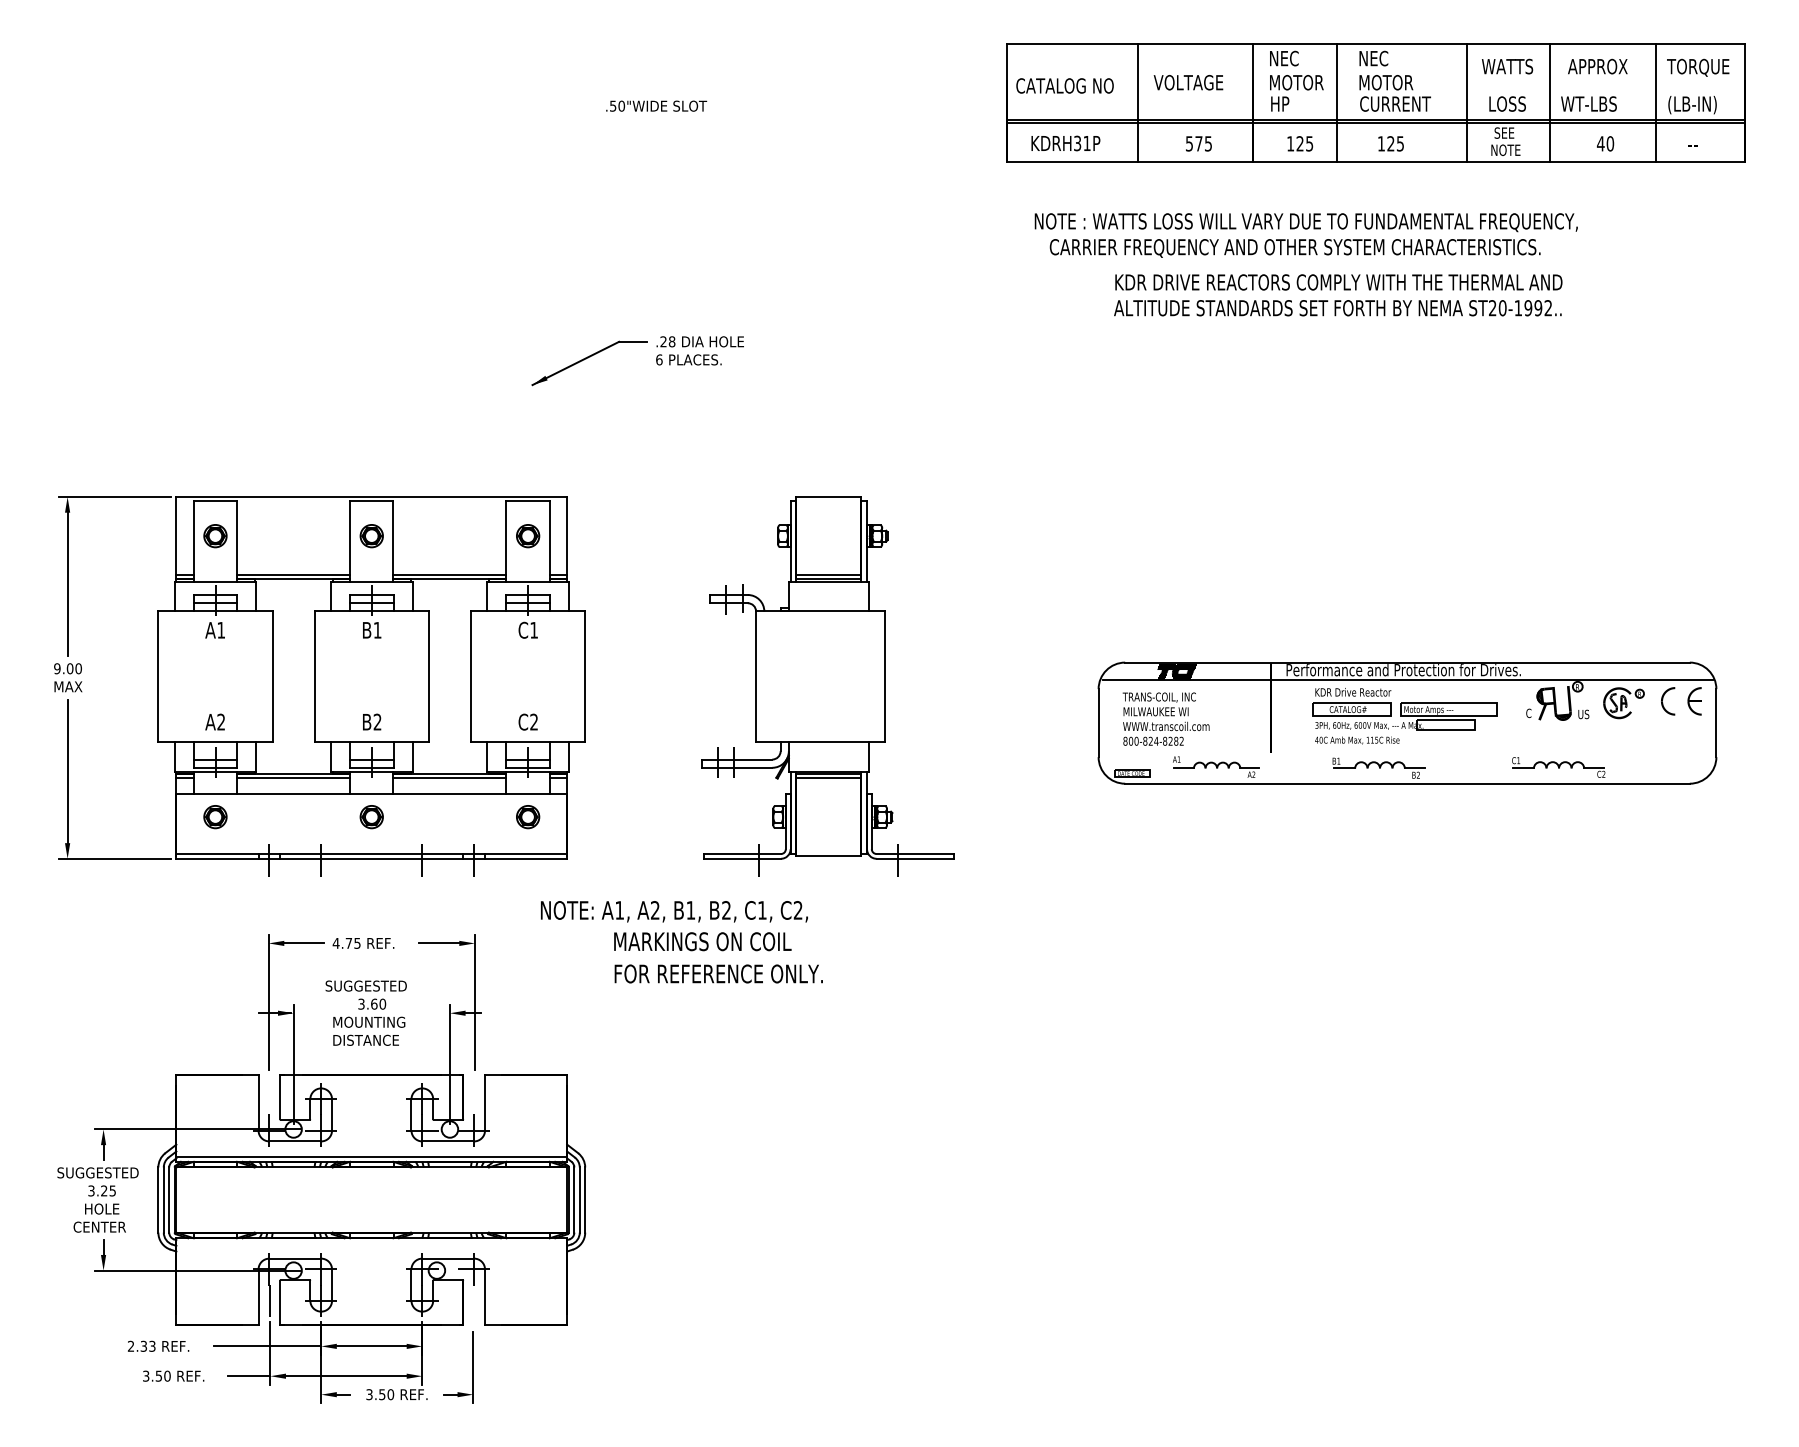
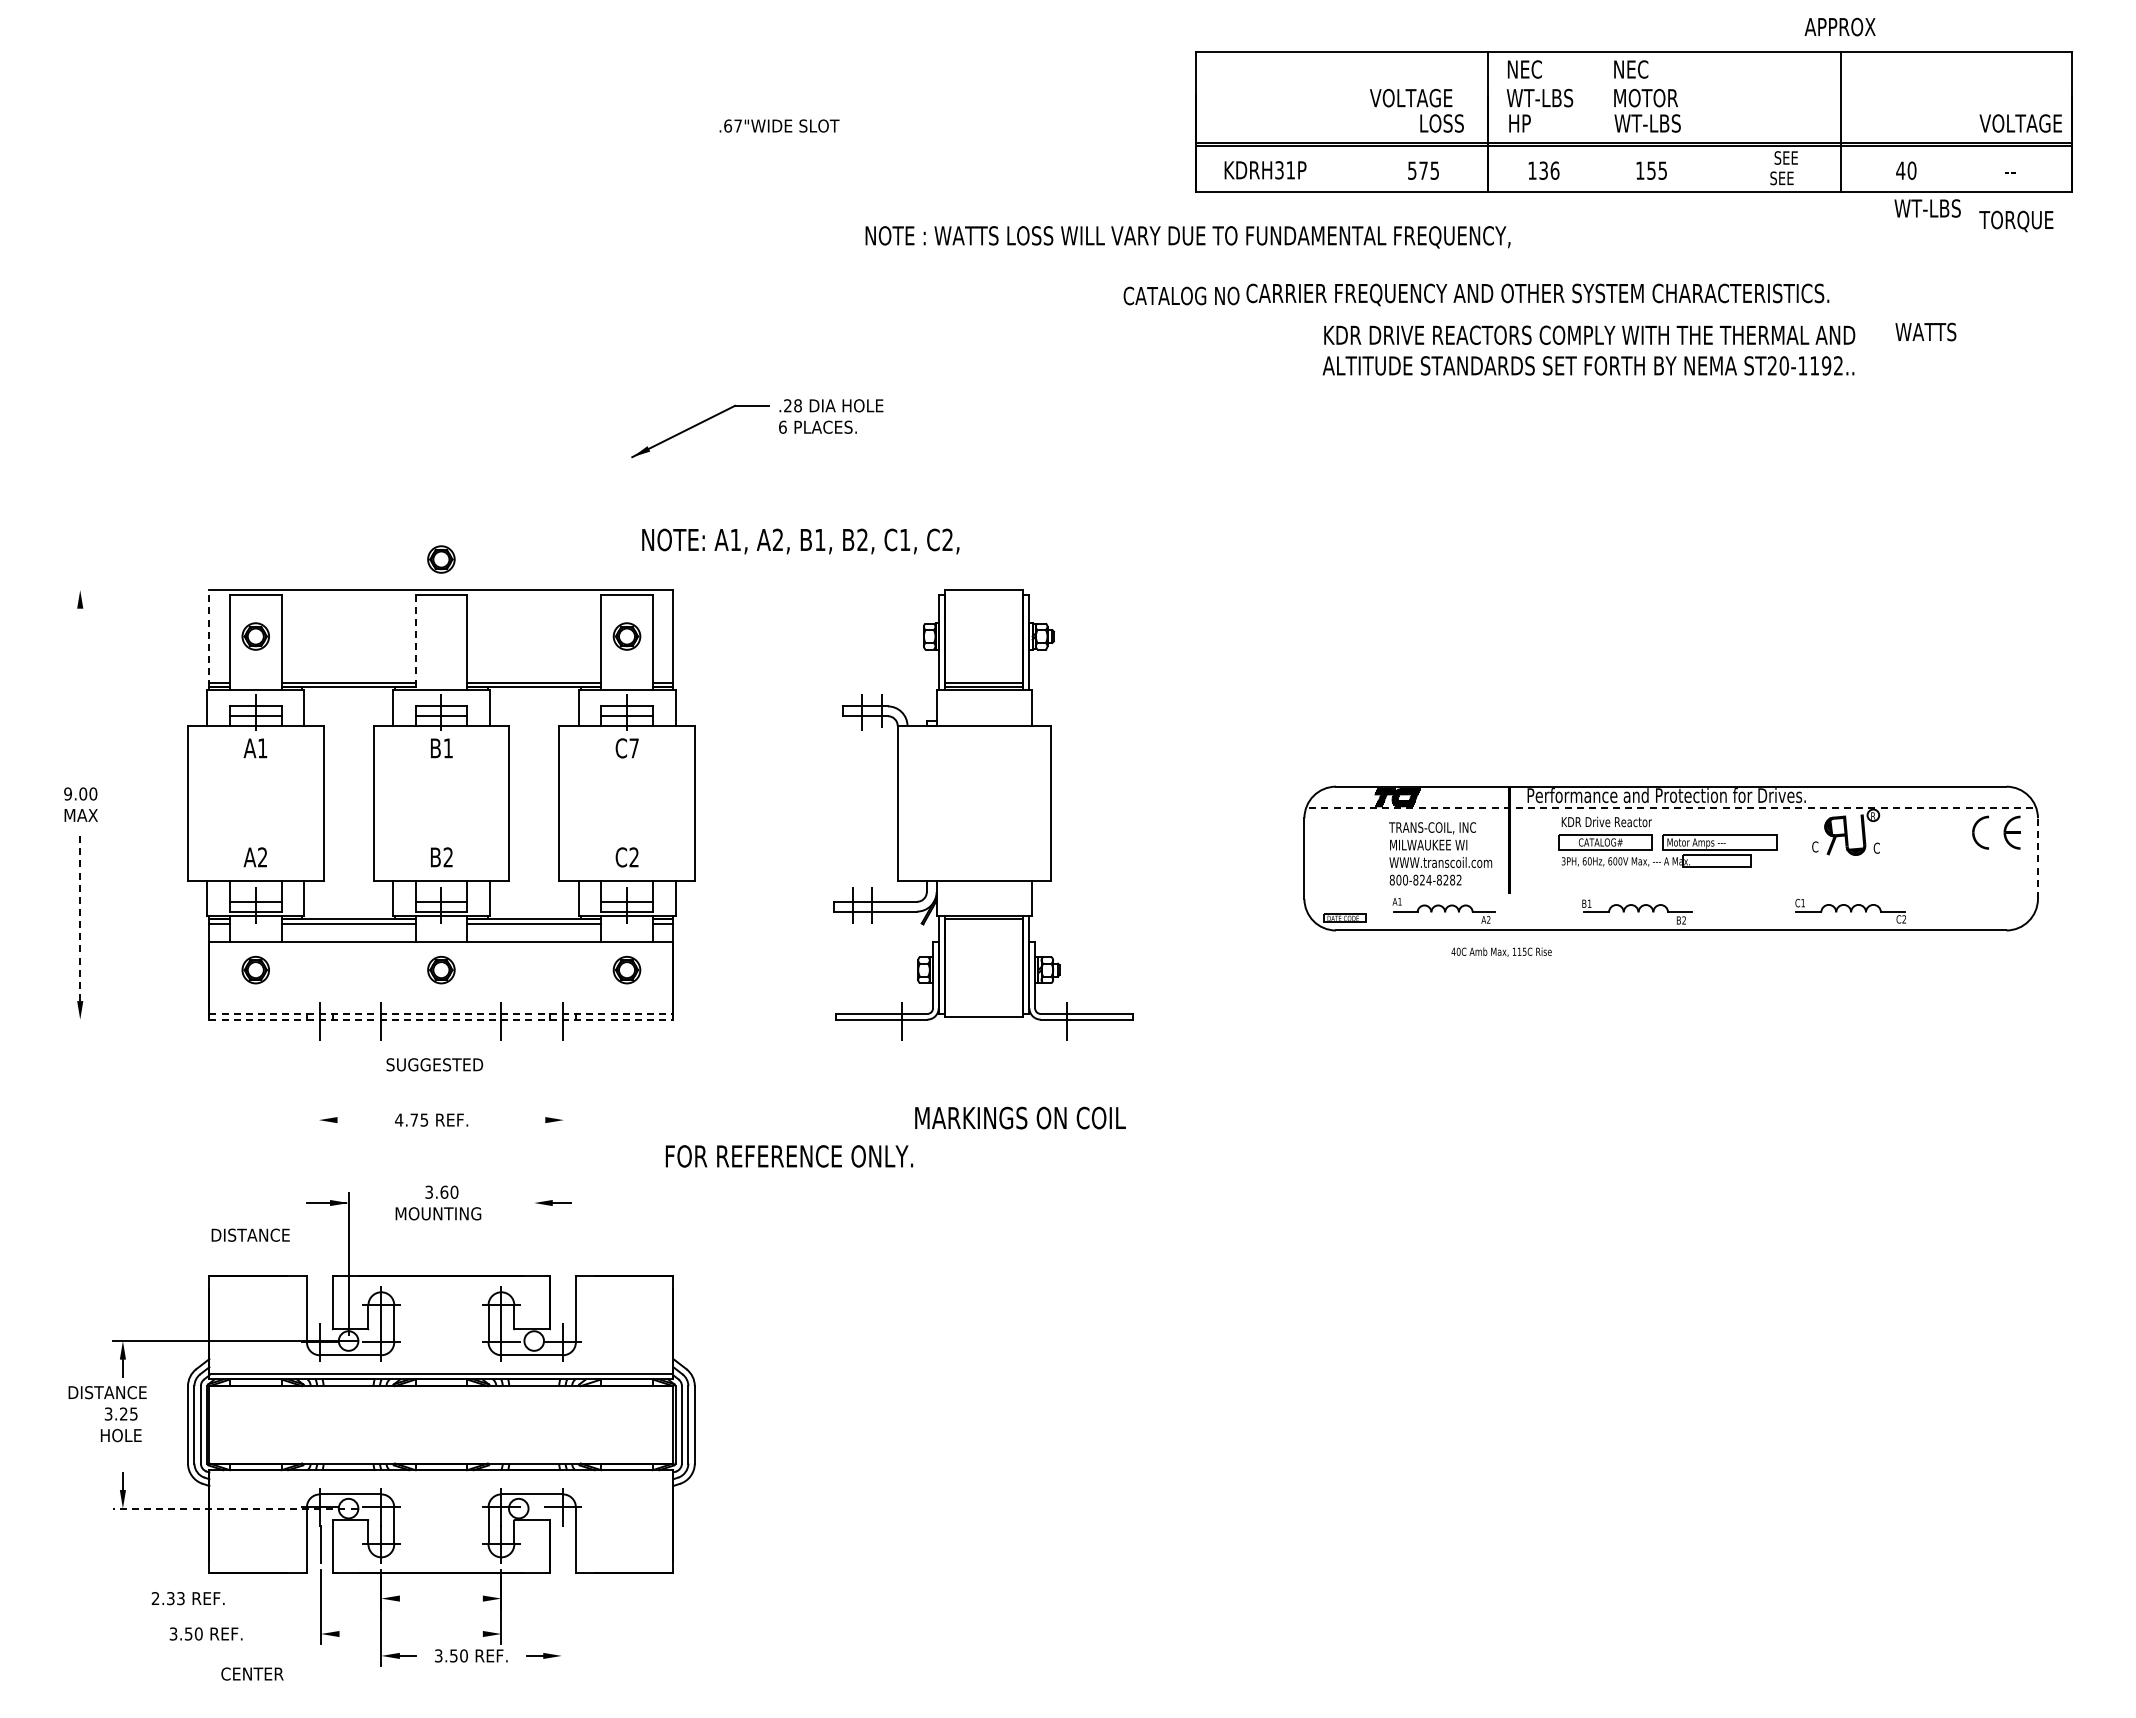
text: (1507, 66) -> (1925, 331), moved
text: (1597, 66) -> (1839, 26), moved
text: (1698, 67) -> (2016, 221), moved
text: (1296, 82) -> (1539, 97), MOTOR -> WT-LBS
text: (1064, 85) -> (1181, 295), moved
line: (1138, 102) -> (1351, 121), removed
line: (1336, 102) -> (1586, 121), removed
line: (1467, 102) -> (1742, 121), removed
line: (1655, 102) -> (1965, 121), removed
text: (1395, 104) -> (1656, 123), CURRENT -> WT-LBS
text: (1507, 104) -> (1441, 123), moved
text: (1588, 104) -> (1927, 208), moved
text: (1701, 104) -> (2020, 124), (LB-IN) -> VOLTAGE
text: (617, 105) -> (733, 125), .50"WIDE -> .67"WIDE
text: (1305, 143) -> (1549, 170), 125 -> 136
text: (1390, 143) -> (1651, 170), 125 -> 155
text: (1505, 150) -> (1787, 178), NOTE -> SEE
text: (1305, 222) -> (1187, 237), moved
text: (1528, 307) -> (1814, 365), ST20-1992.. -> ST20-1192..
line: (114, 497) -> (135, 590), removed
part: (371, 536) -> (441, 559), moved
line: (176, 537) -> (209, 638), solid -> dashed
line: (349, 541) -> (415, 642), solid -> dashed
line: (67, 584) -> (80, 693), removed
text: (533, 630) -> (633, 748), C1 -> C7
line: (1408, 680) -> (1672, 807), solid -> dashed
part: (1623, 702) -> (1927, 834), removed
text: (1583, 713) -> (1880, 847), US -> C
text: (1166, 718) -> (1440, 853), moved
line: (1716, 723) -> (2037, 858), solid -> dashed
text: (1357, 739) -> (1501, 951), moved
line: (67, 771) -> (80, 916), solid -> dashed
line: (828, 777) -> (983, 923), removed
line: (371, 853) -> (441, 1013), solid -> dashed
line: (114, 858) -> (135, 1019), removed
line: (371, 858) -> (441, 1019), solid -> dashed
text: (674, 911) -> (800, 541), moved
text: (702, 941) -> (1020, 1117), moved
line: (303, 943) -> (360, 1120), removed
line: (439, 943) -> (521, 1120), removed
text: (718, 974) -> (789, 1156), moved
text: (365, 985) -> (434, 1064), moved
line: (268, 1001) -> (318, 1189), removed
line: (474, 1001) -> (563, 1189), removed
text: (365, 1039) -> (250, 1234), moved
line: (450, 1064) -> (534, 1263), removed
text: (98, 1172) -> (116, 1392), SUGGESTED -> DISTANCE
text: (99, 1226) -> (252, 1673), moved
line: (198, 1270) -> (235, 1508), solid -> dashed
line: (267, 1346) -> (317, 1598), removed
line: (371, 1346) -> (440, 1598), removed
line: (472, 1367) -> (561, 1623), removed
line: (248, 1376) -> (295, 1634), removed
line: (345, 1376) -> (410, 1634), removed

